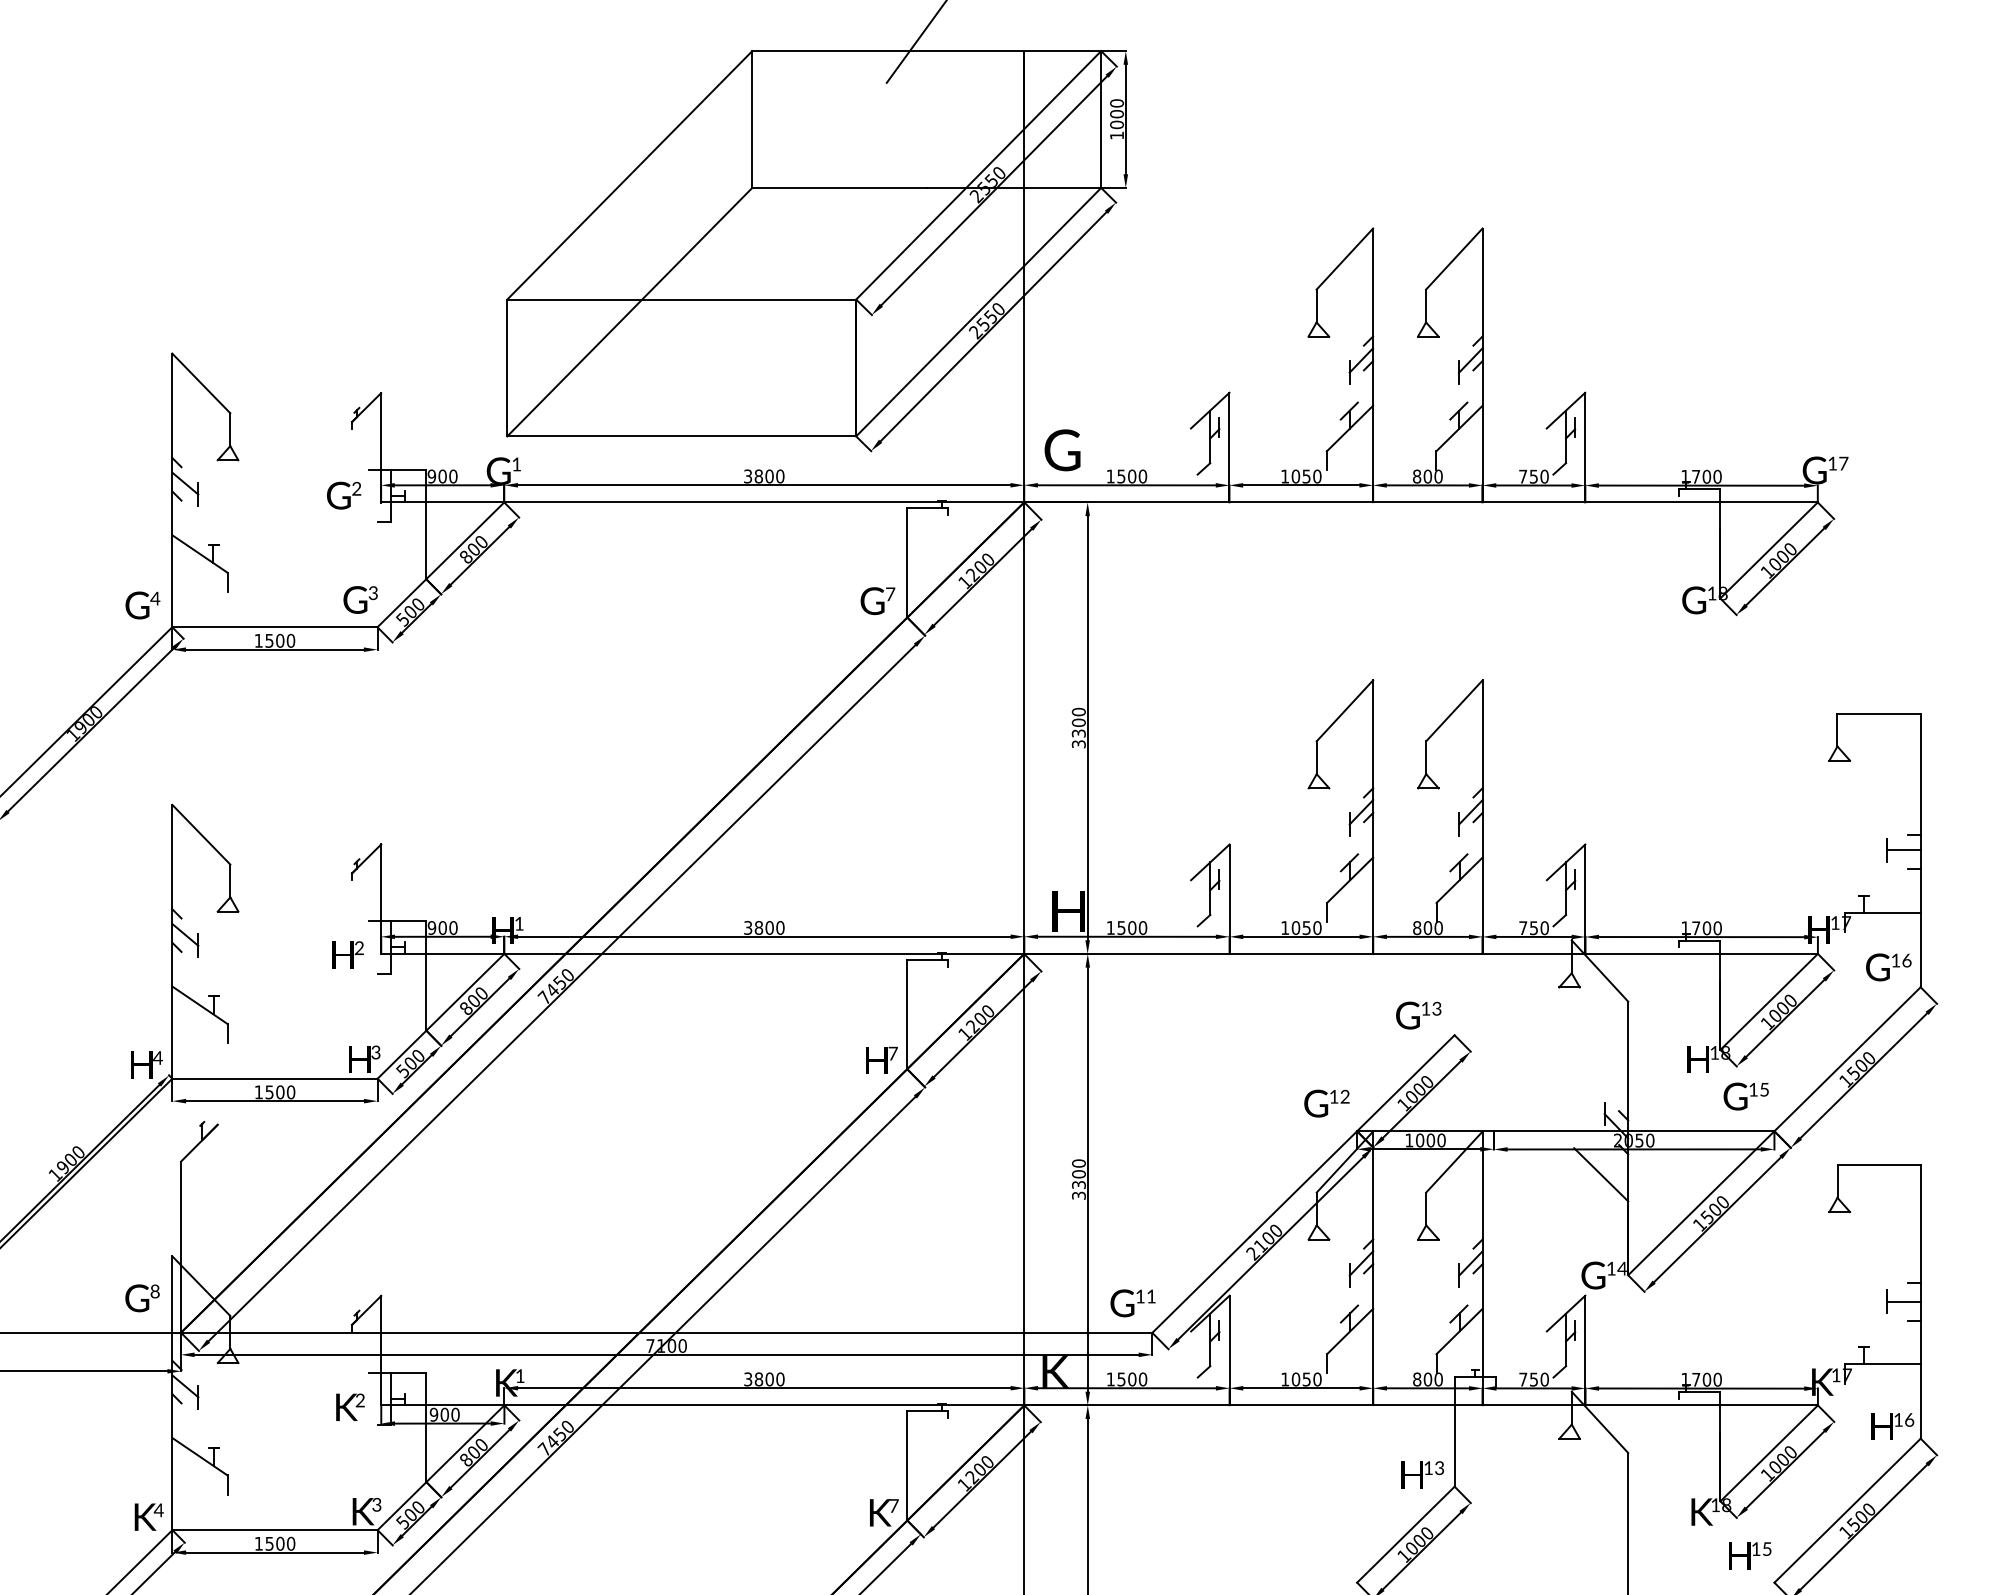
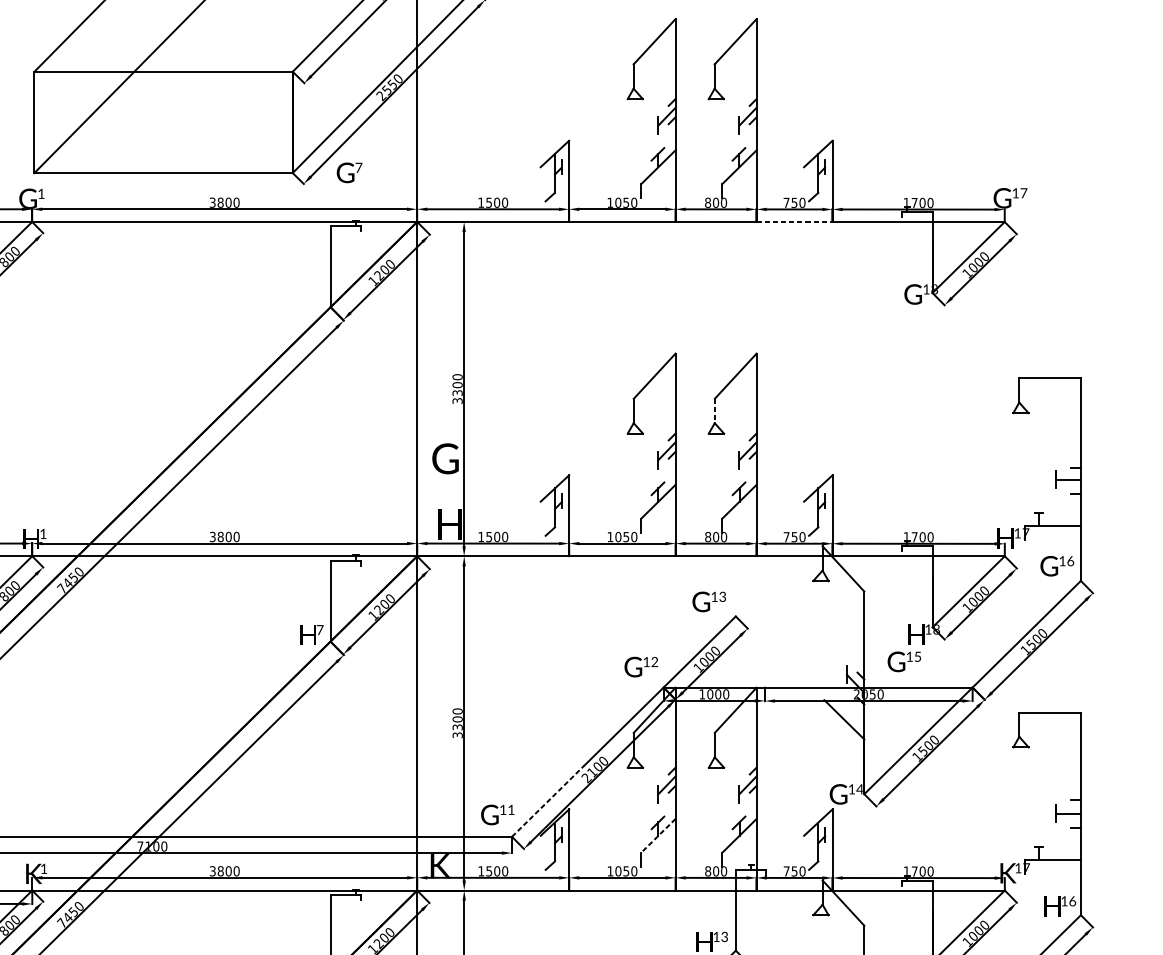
text: (1062, 450) -> (445, 458), moved
line: (1534, 502) -> (794, 222), solid -> dashed
text: (877, 601) -> (349, 173), moved
line: (1426, 758) -> (715, 411), solid -> dashed
text: (1745, 1096) -> (903, 661), moved
line: (1201, 1284) -> (548, 801), solid -> dashed
line: (1349, 1331) -> (658, 835), solid -> dashed

